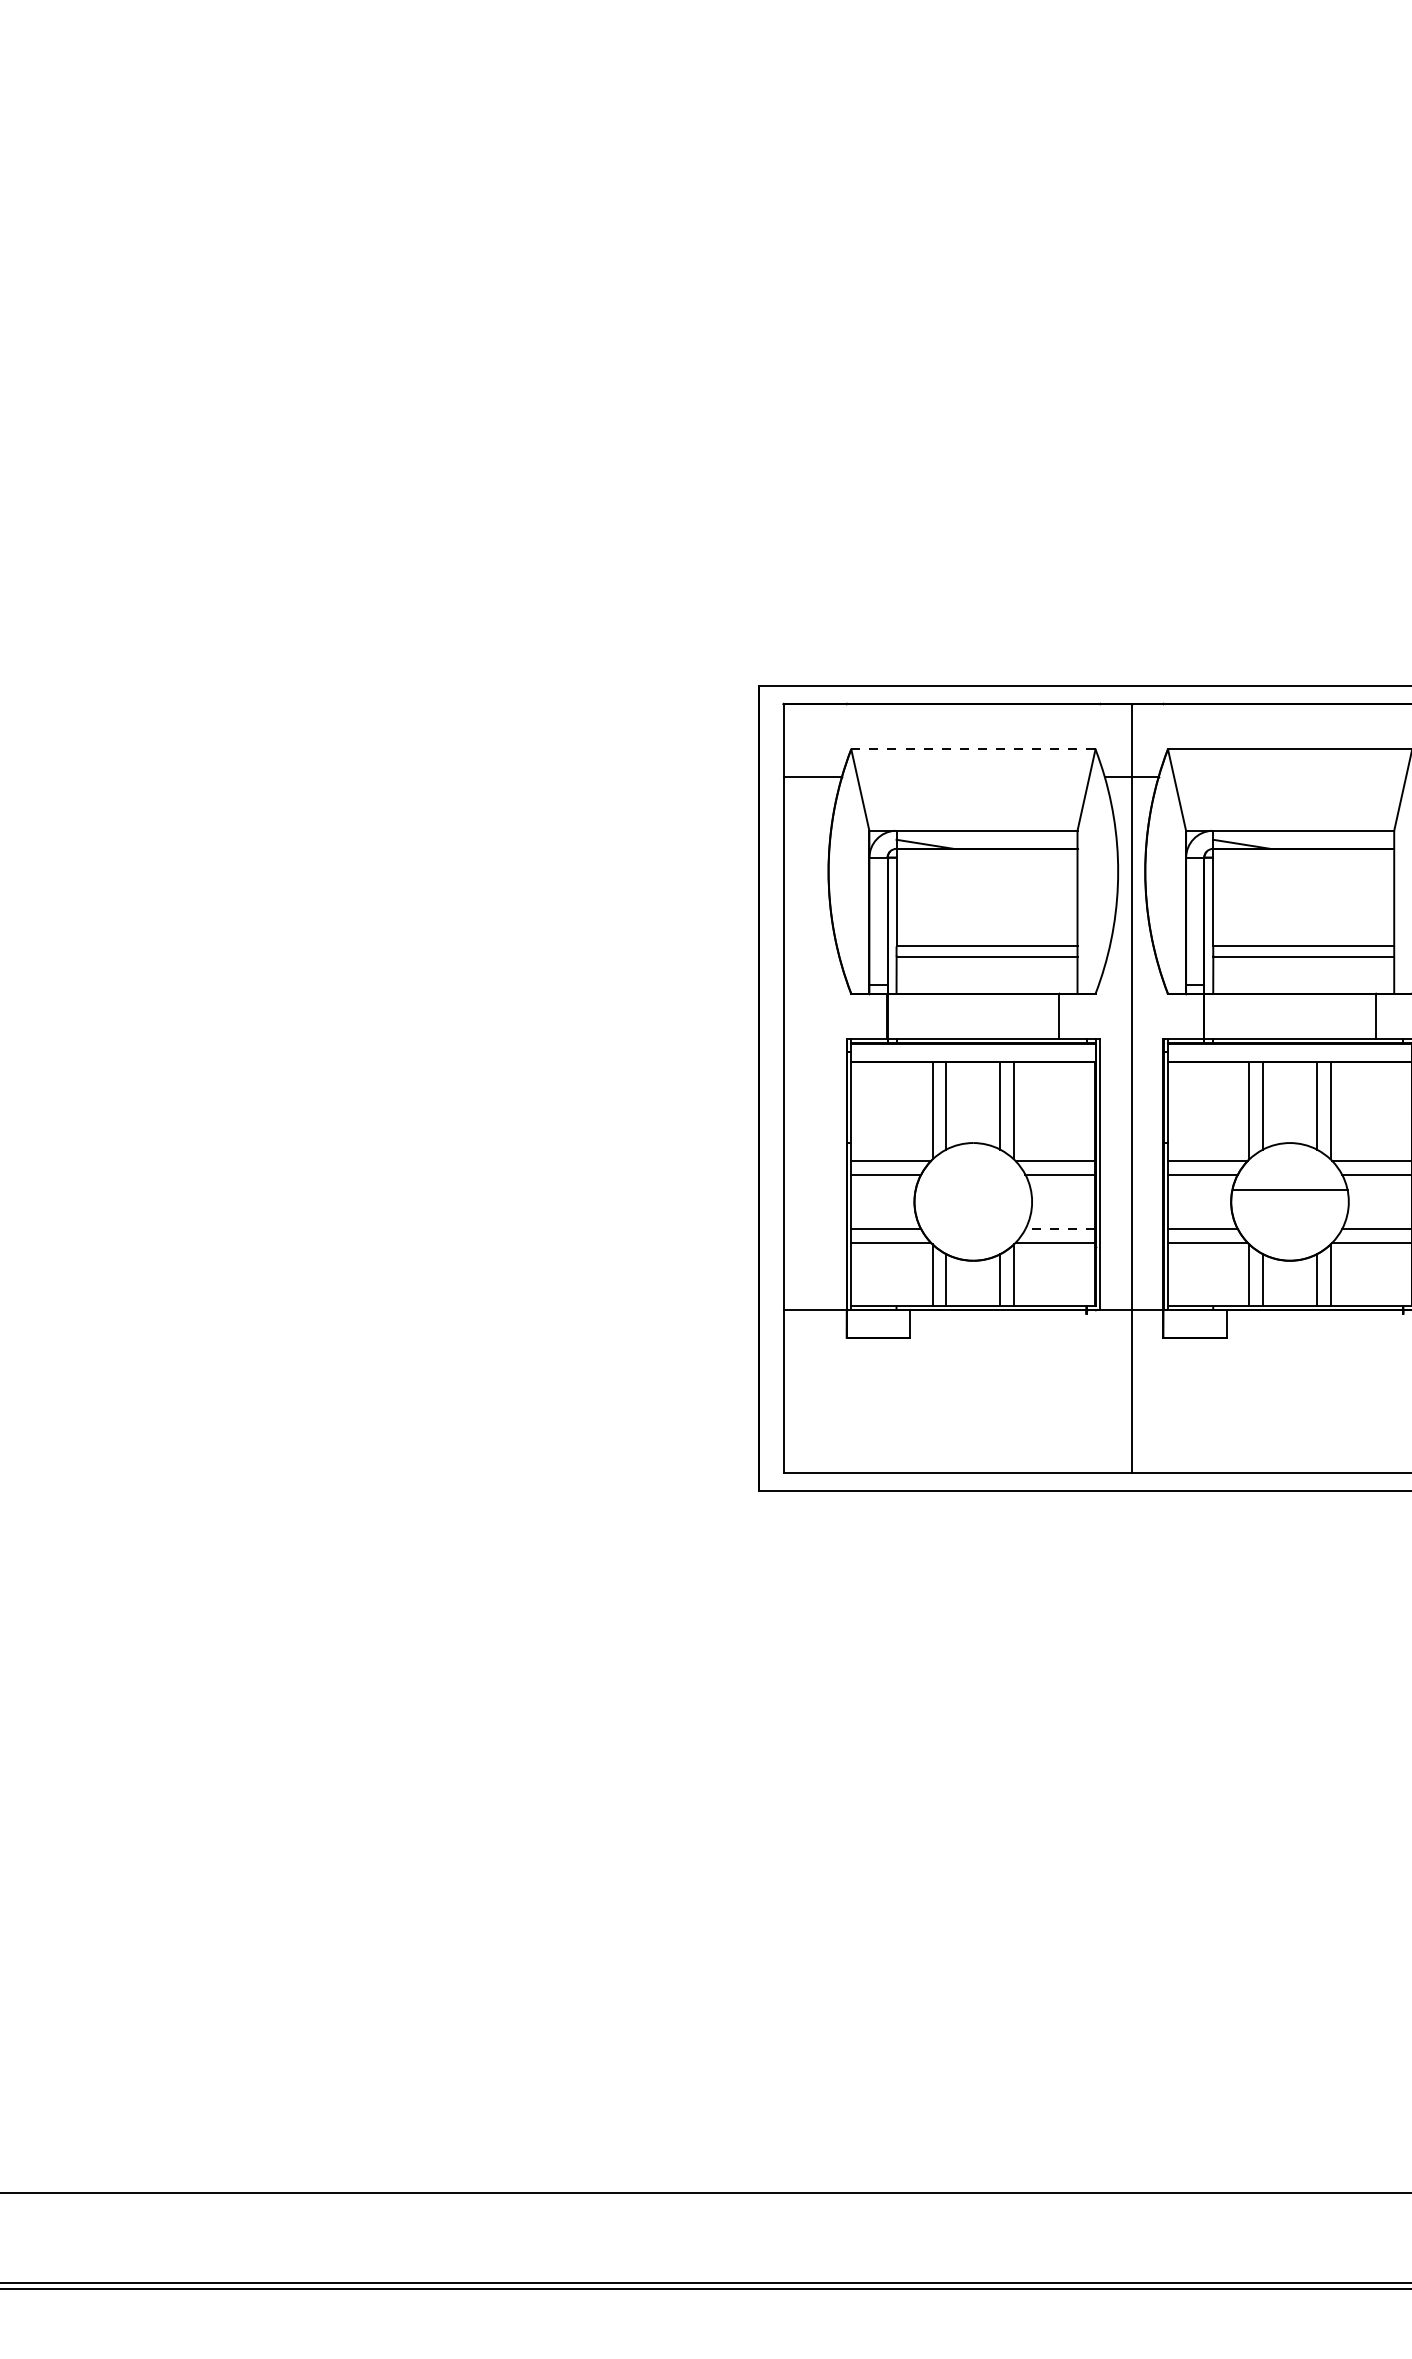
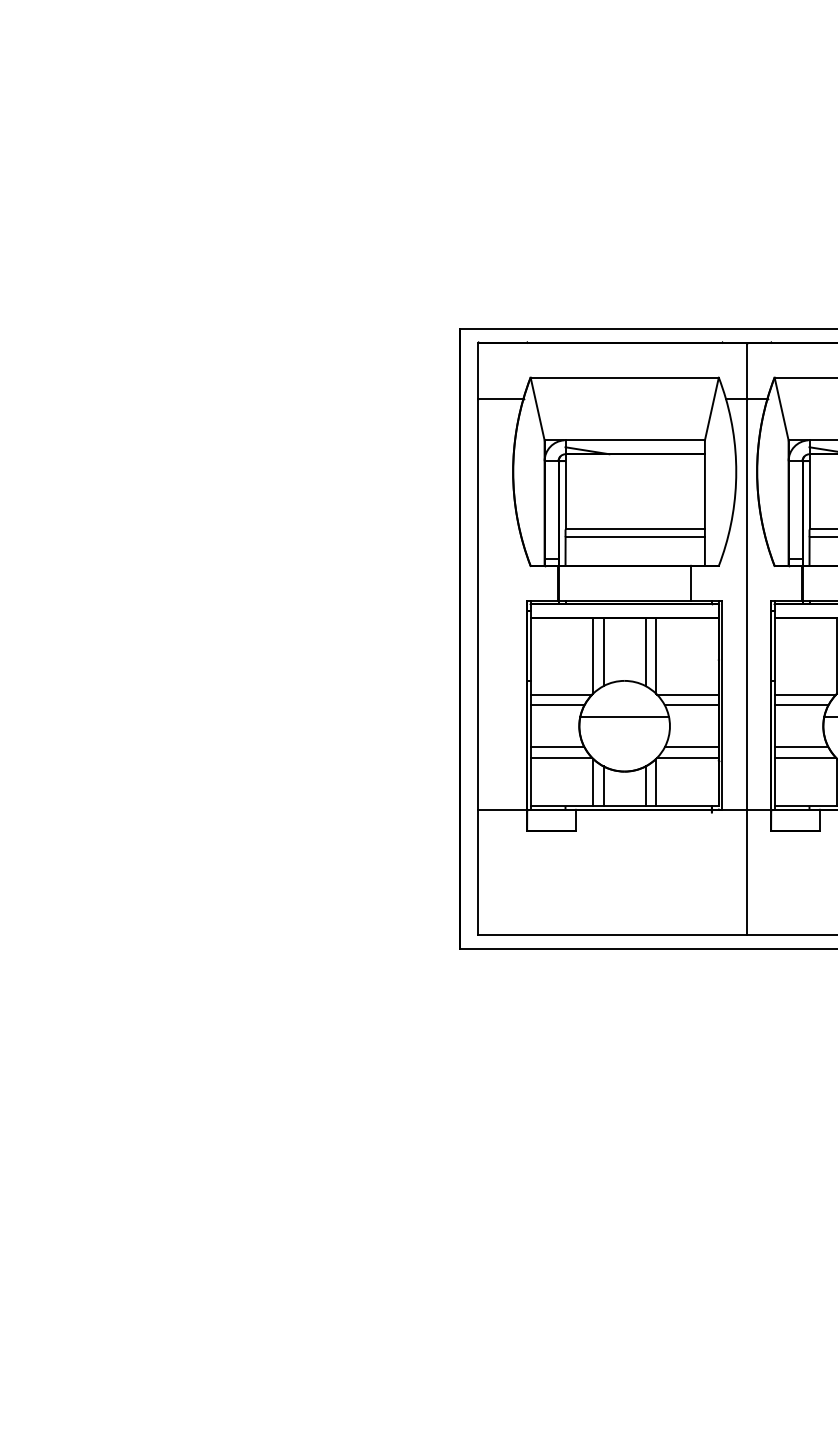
line: (973, 749) -> (624, 377), dashed -> solid
line: (972, 1189) -> (624, 716), added
line: (1060, 1229) -> (691, 747), dashed -> solid

